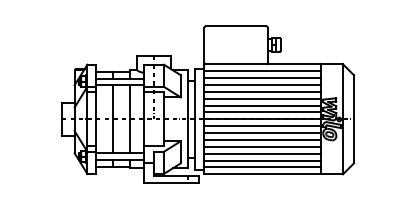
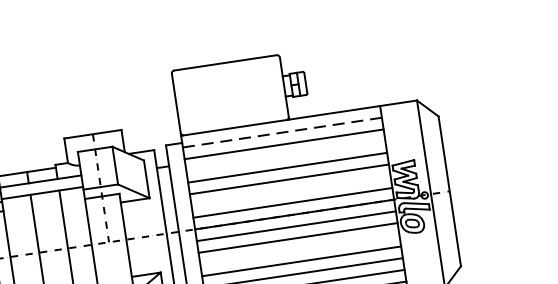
line: (263, 71) -> (283, 133), solid -> dashed
line: (262, 84) -> (285, 155), removed
line: (262, 105) -> (290, 191), removed
line: (262, 139) -> (299, 249), removed

